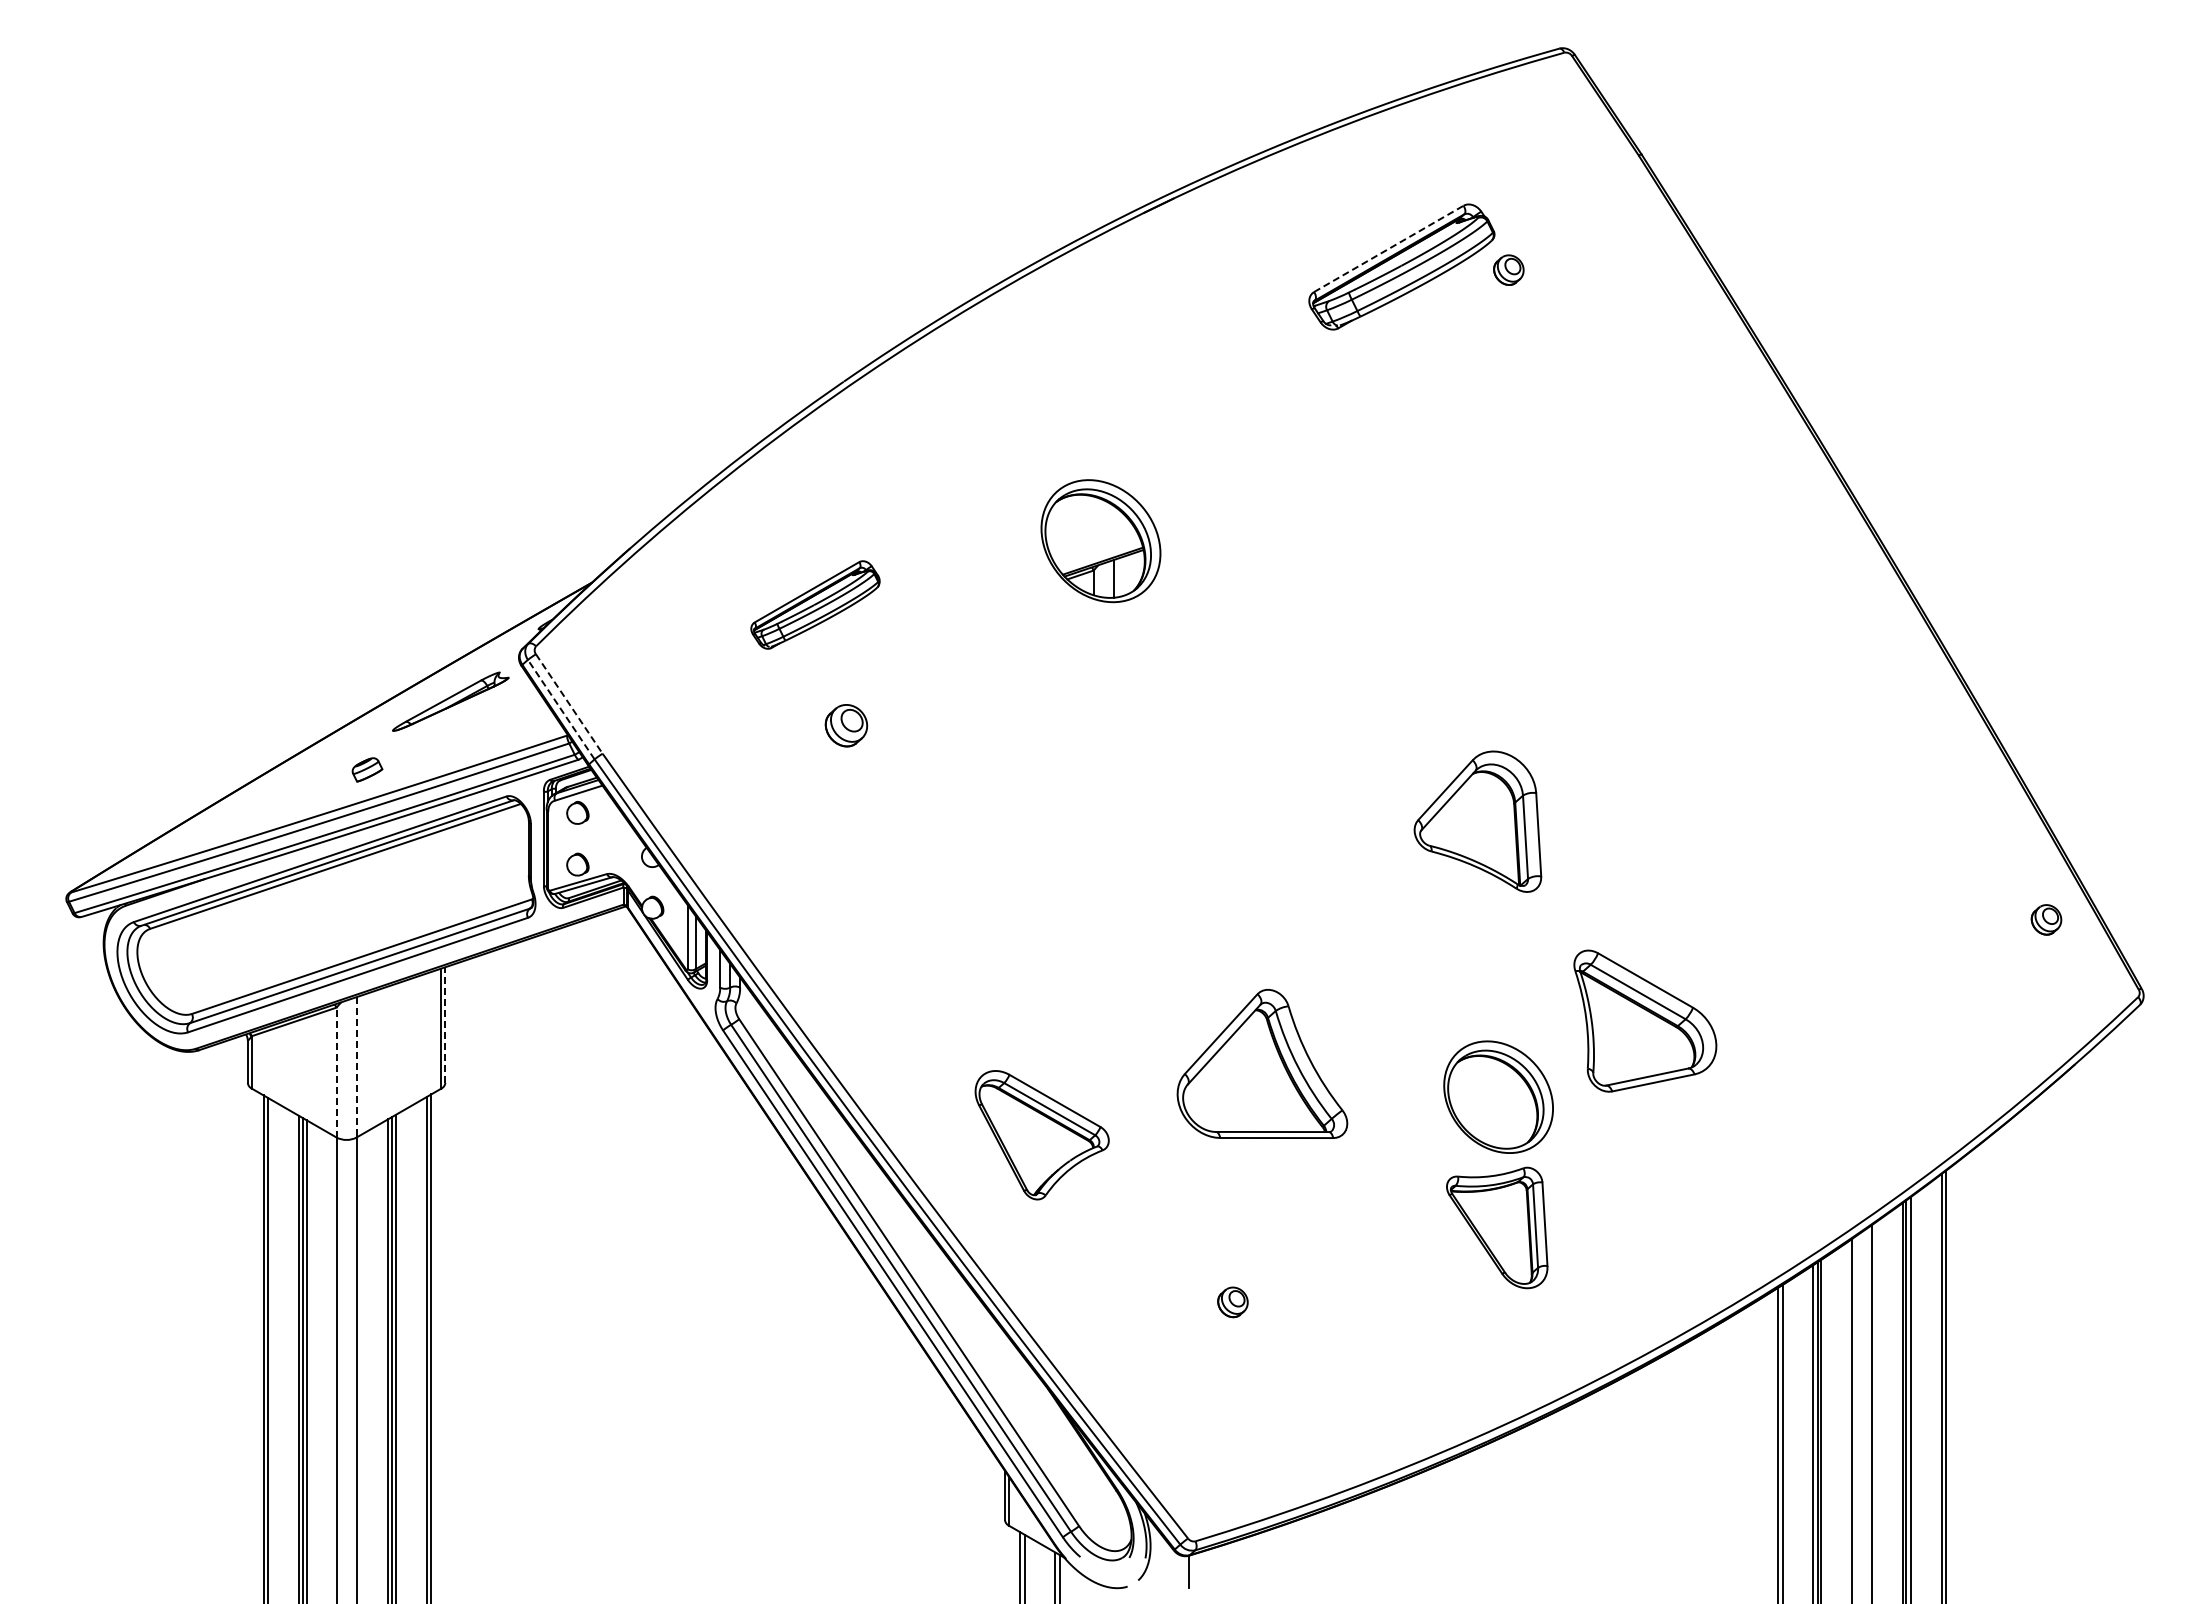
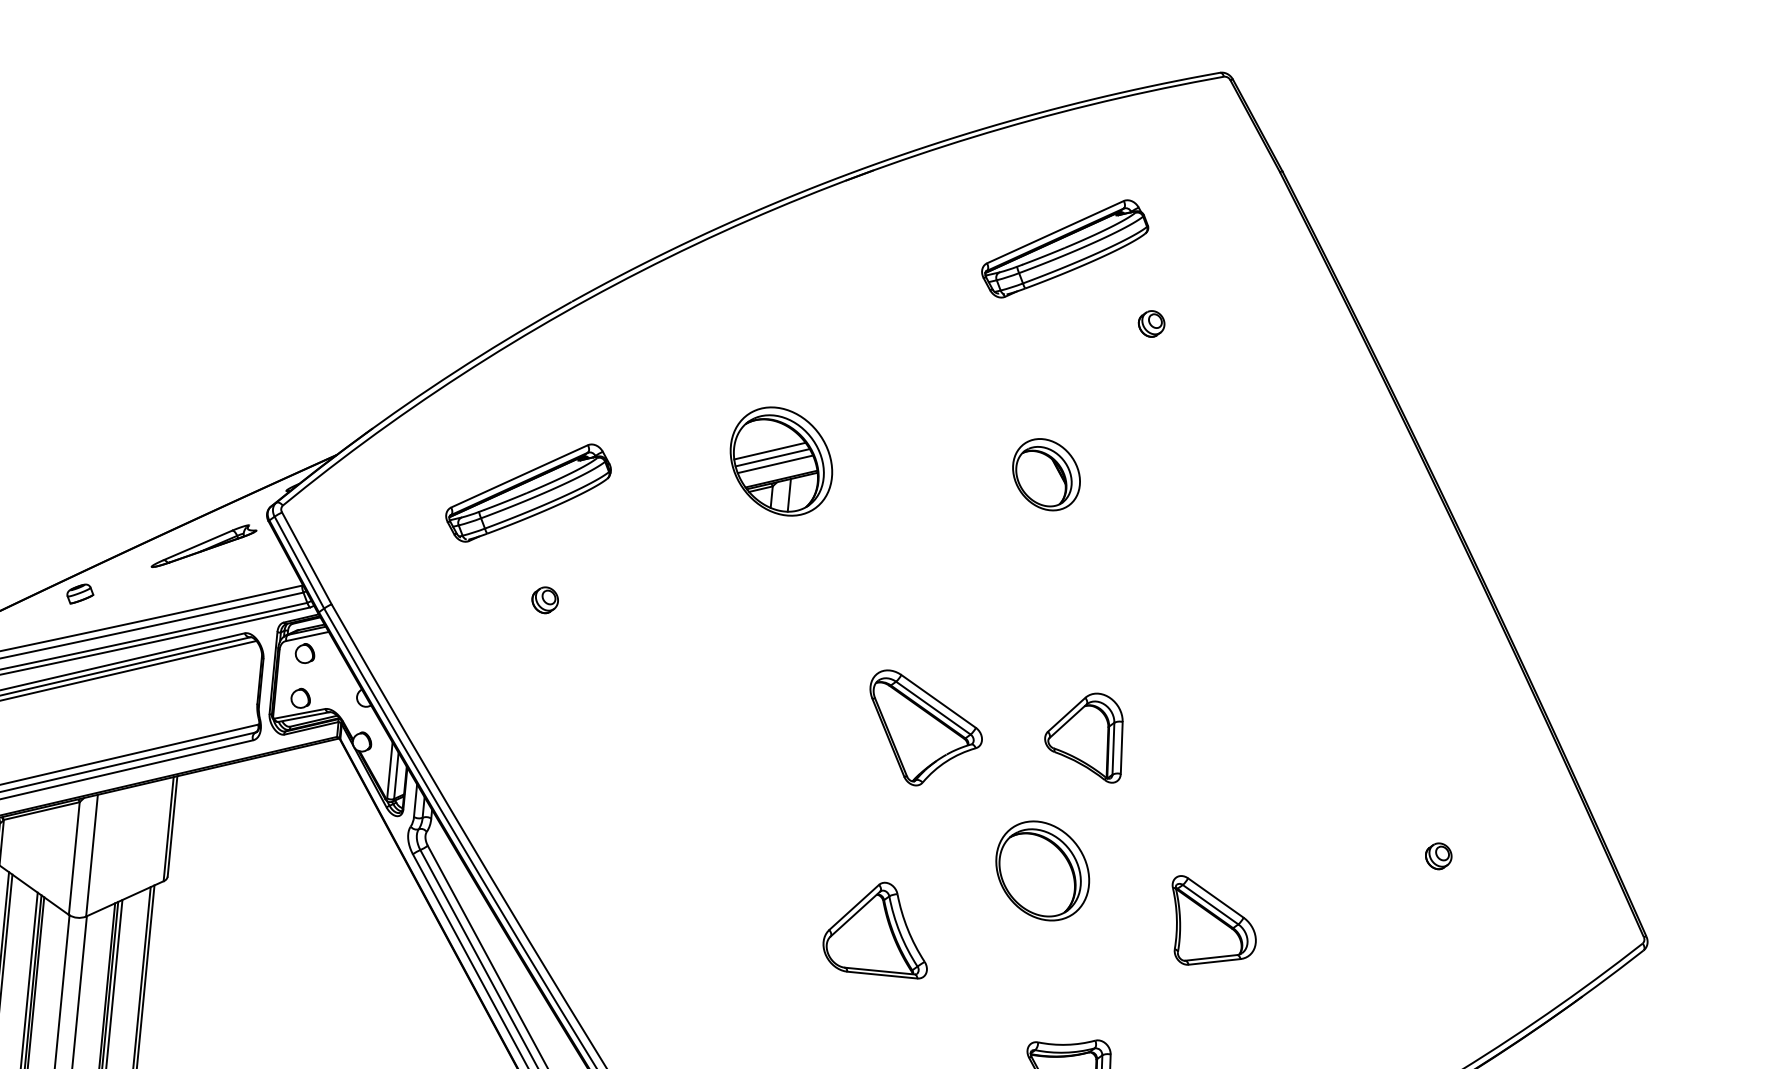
line: (1389, 248) -> (1056, 231), dashed -> solid
part: (1508, 269) -> (1151, 323), moved
part: (1405, 526) -> (1046, 474), added
line: (1086, 530) -> (769, 451), added
line: (1090, 537) -> (772, 457), added
line: (1094, 544) -> (775, 463), added
part: (815, 604) -> (528, 492), size x1.43
line: (569, 704) -> (306, 558), dashed -> solid
line: (561, 709) -> (299, 562), dashed -> solid
part: (845, 725) -> (544, 600), size x0.71
part: (367, 769) -> (80, 593), moved
part: (1477, 821) -> (1084, 736), size x0.71
part: (2046, 919) -> (1438, 855), moved
part: (1644, 1020) -> (1212, 922), size x0.71
line: (445, 1025) -> (172, 826), dashed -> solid
part: (1262, 1063) -> (877, 927), size x0.71
line: (356, 1067) -> (91, 855), dashed -> solid
line: (336, 1072) -> (74, 858), dashed -> solid
part: (1498, 1096) -> (1042, 870), moved
part: (1041, 1135) -> (924, 730), moved

